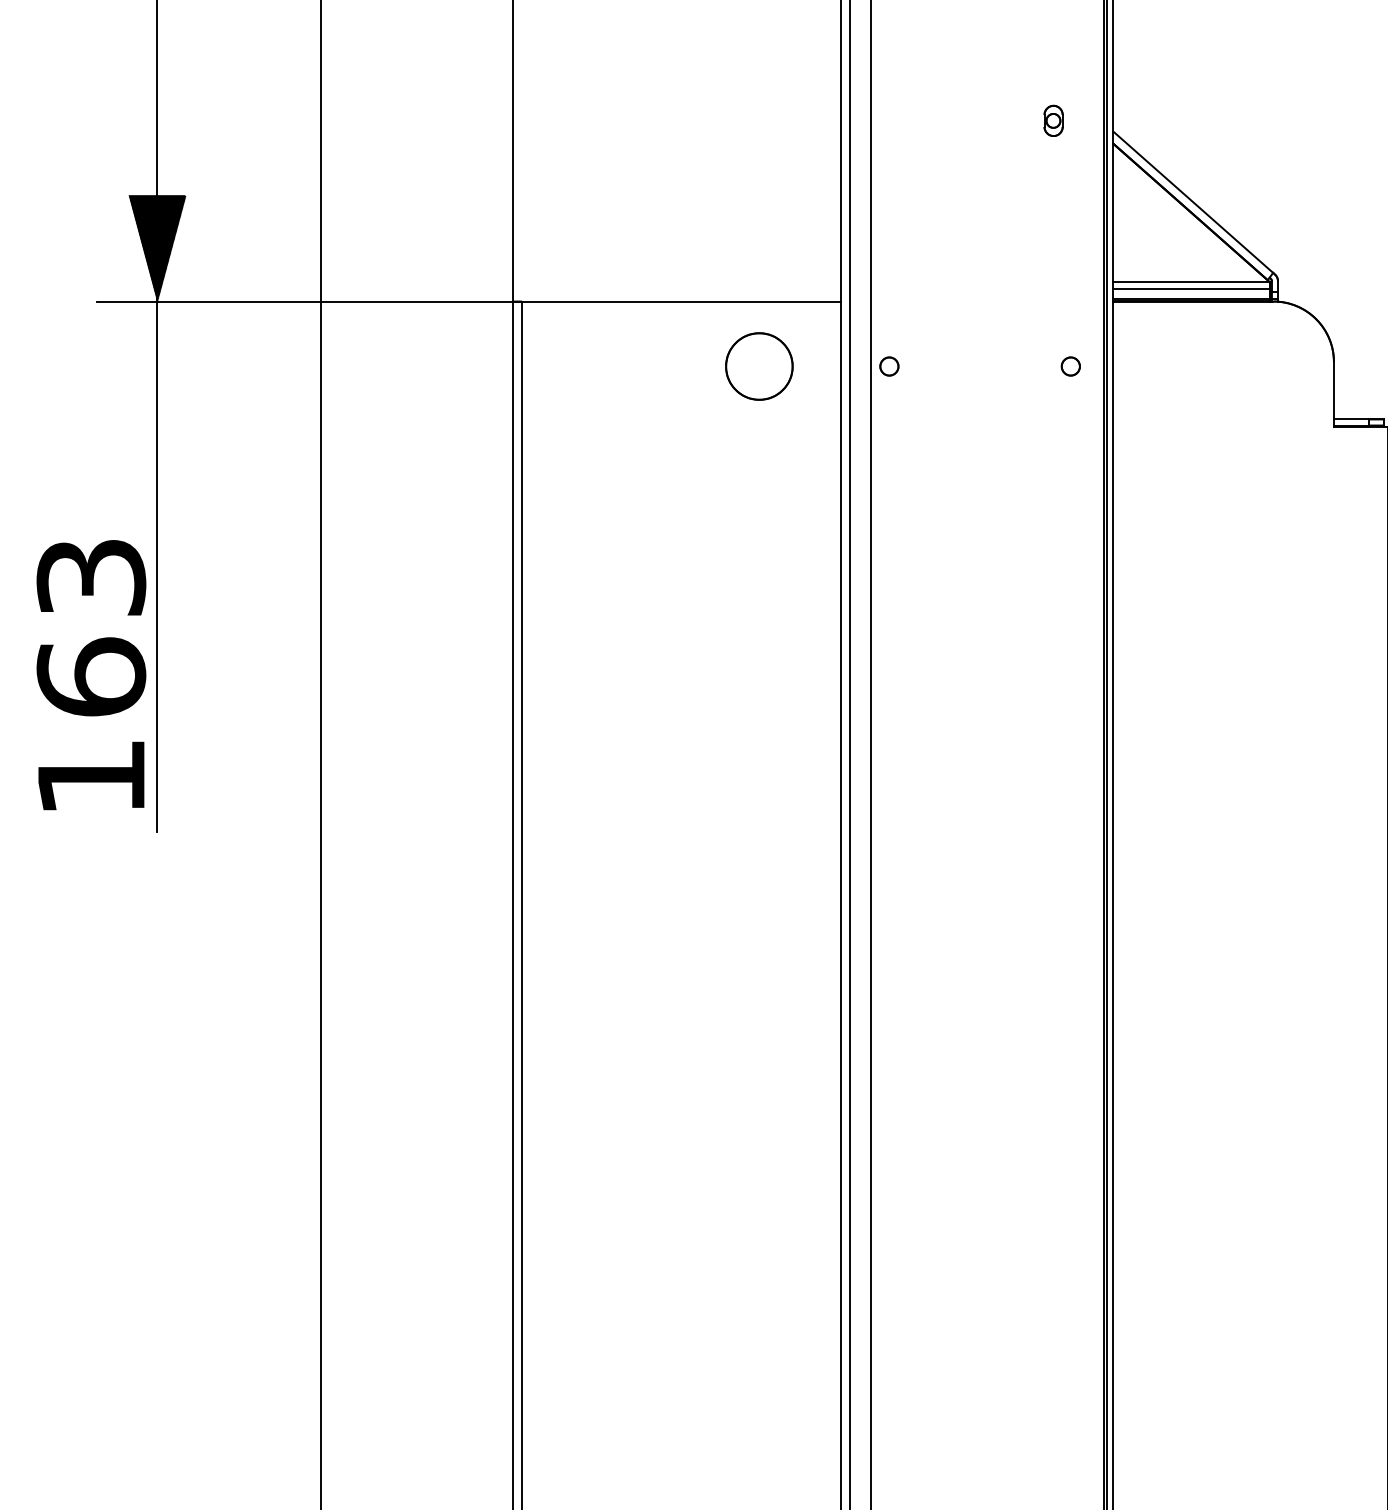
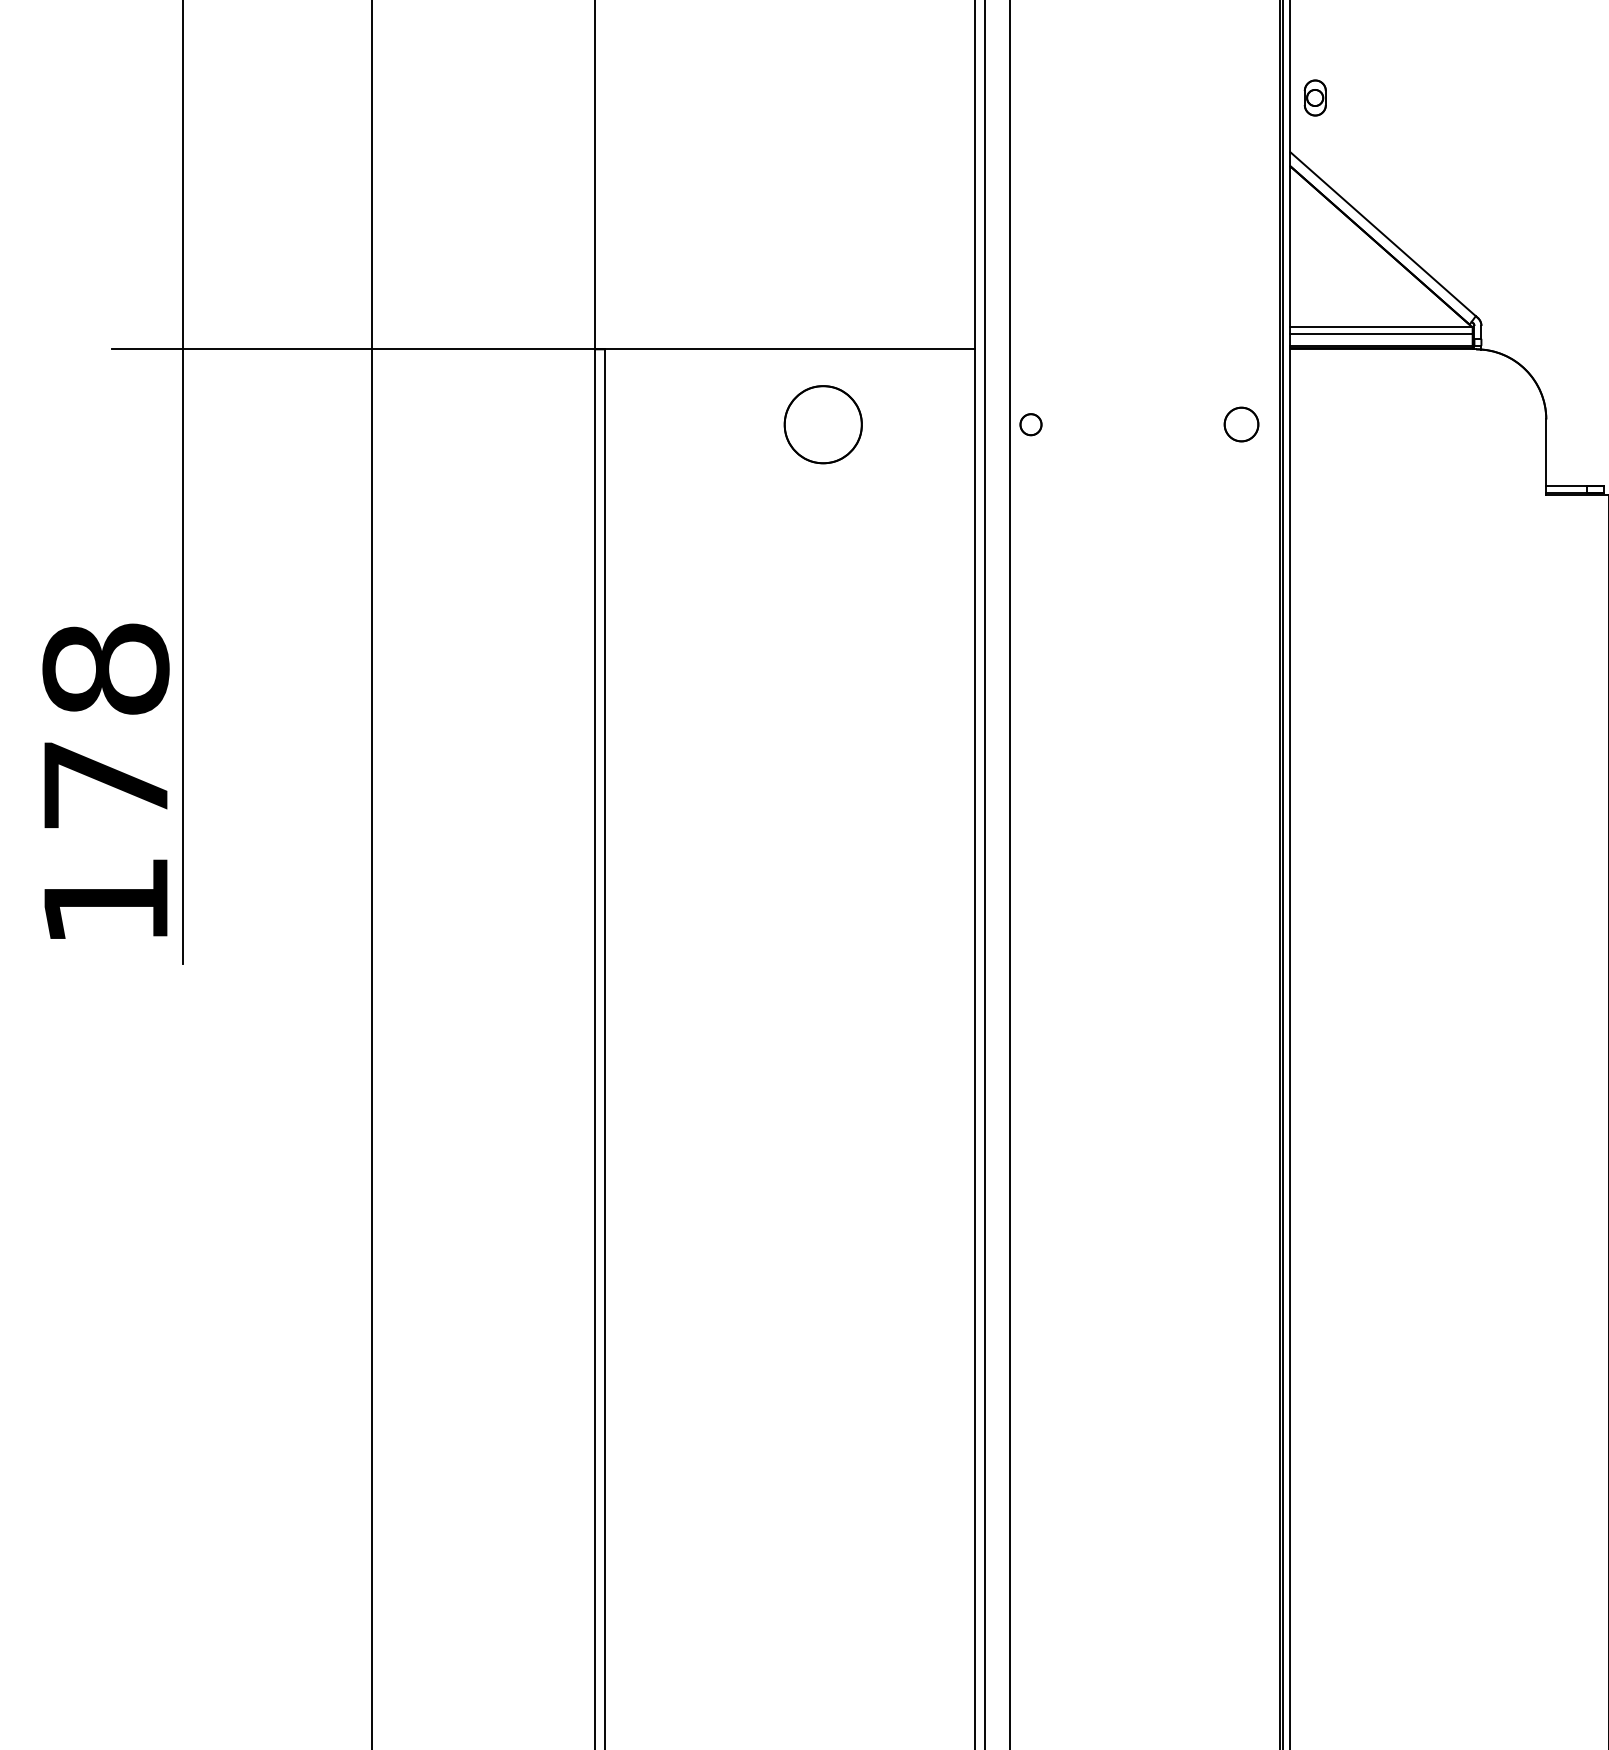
part: (1052, 120) -> (1314, 97), moved
hatch: (157, 248) -> (182, 287), removed
part: (758, 366) -> (822, 424), moved
circle: (1070, 366) -> (1240, 424), size x1.6
text: (90, 626) -> (105, 726), 163 -> 178

